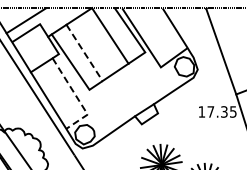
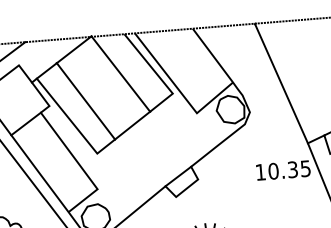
line: (84, 53) -> (85, 102), dashed -> solid
line: (77, 97) -> (80, 165), dashed -> solid
text: (210, 111) -> (273, 170), 17.35 -> 10.35

